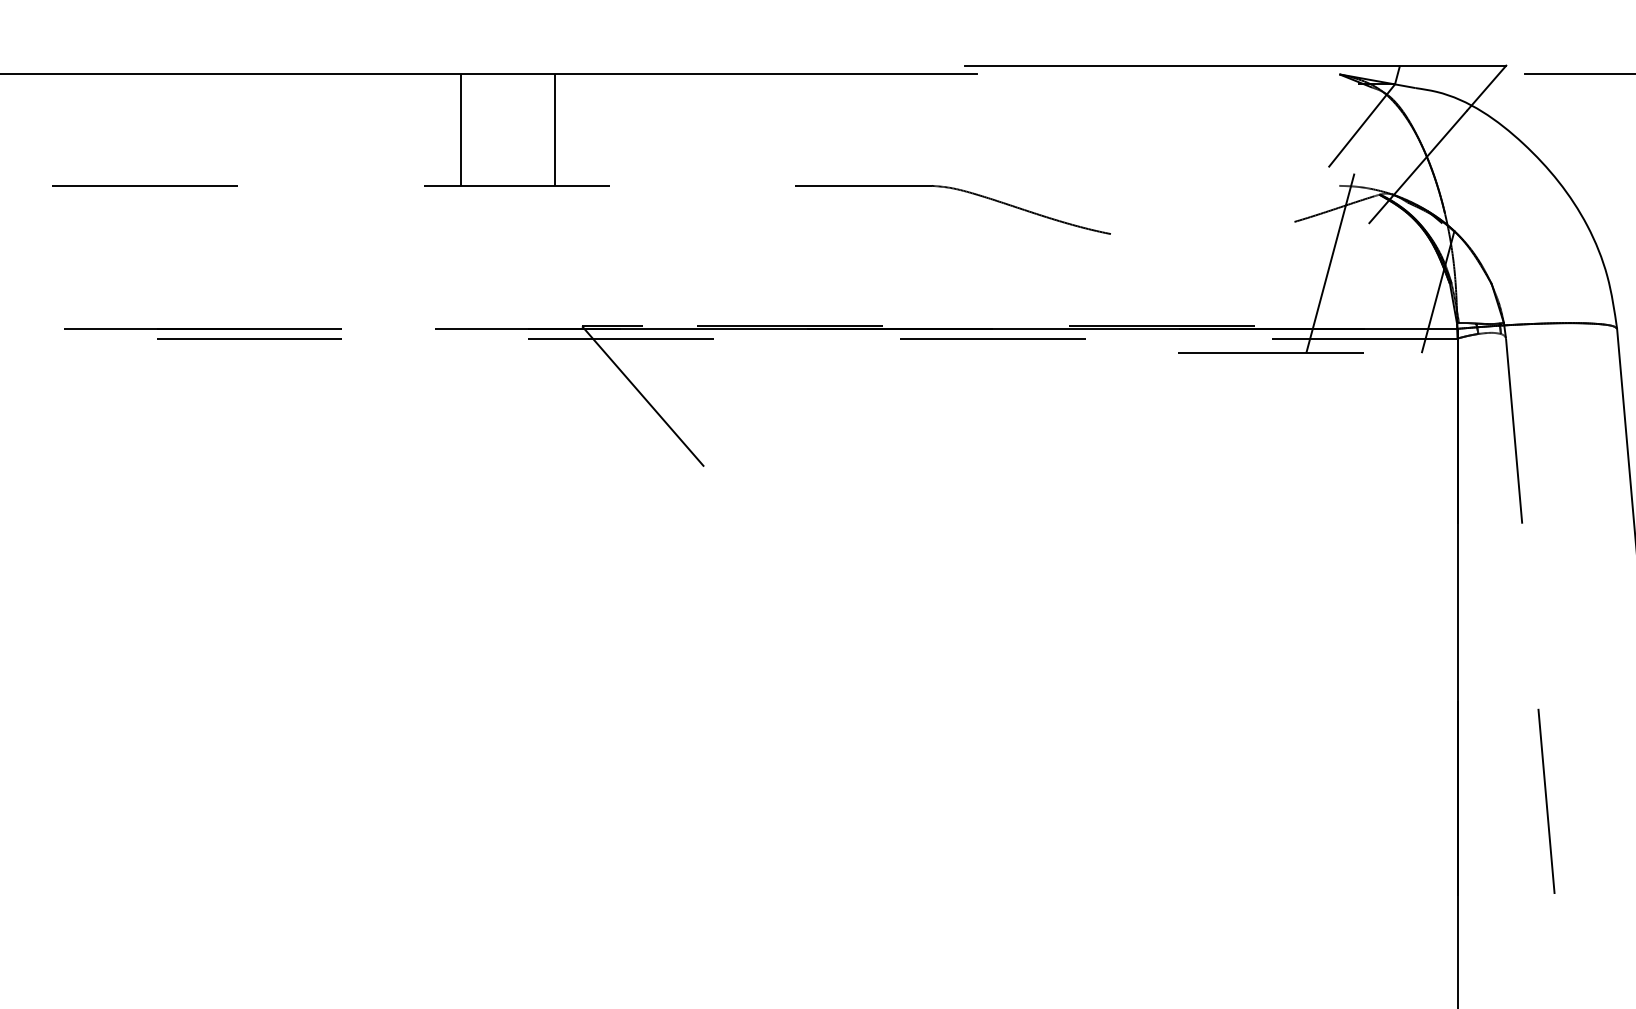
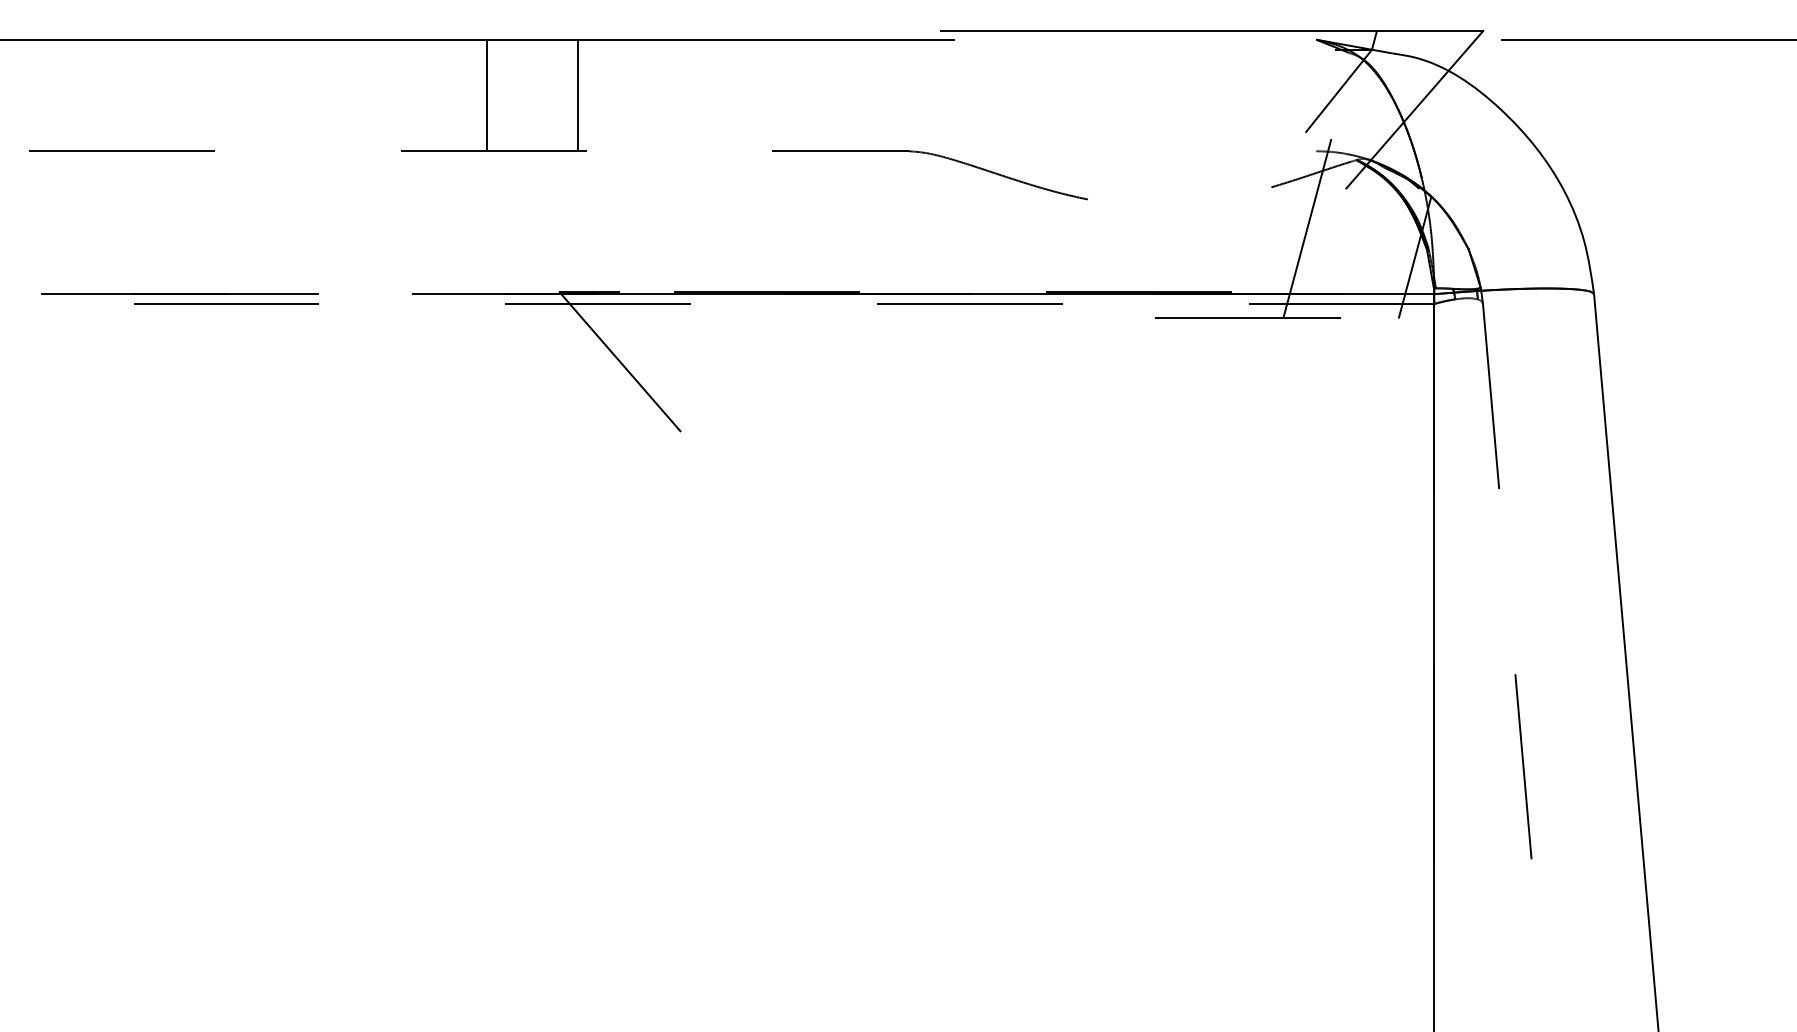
line: (460, 130) -> (486, 95), moved
line: (555, 130) -> (578, 95), moved

